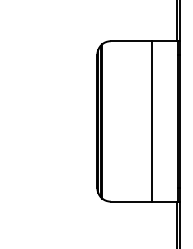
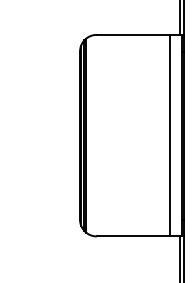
line: (151, 121) -> (169, 135), moved

